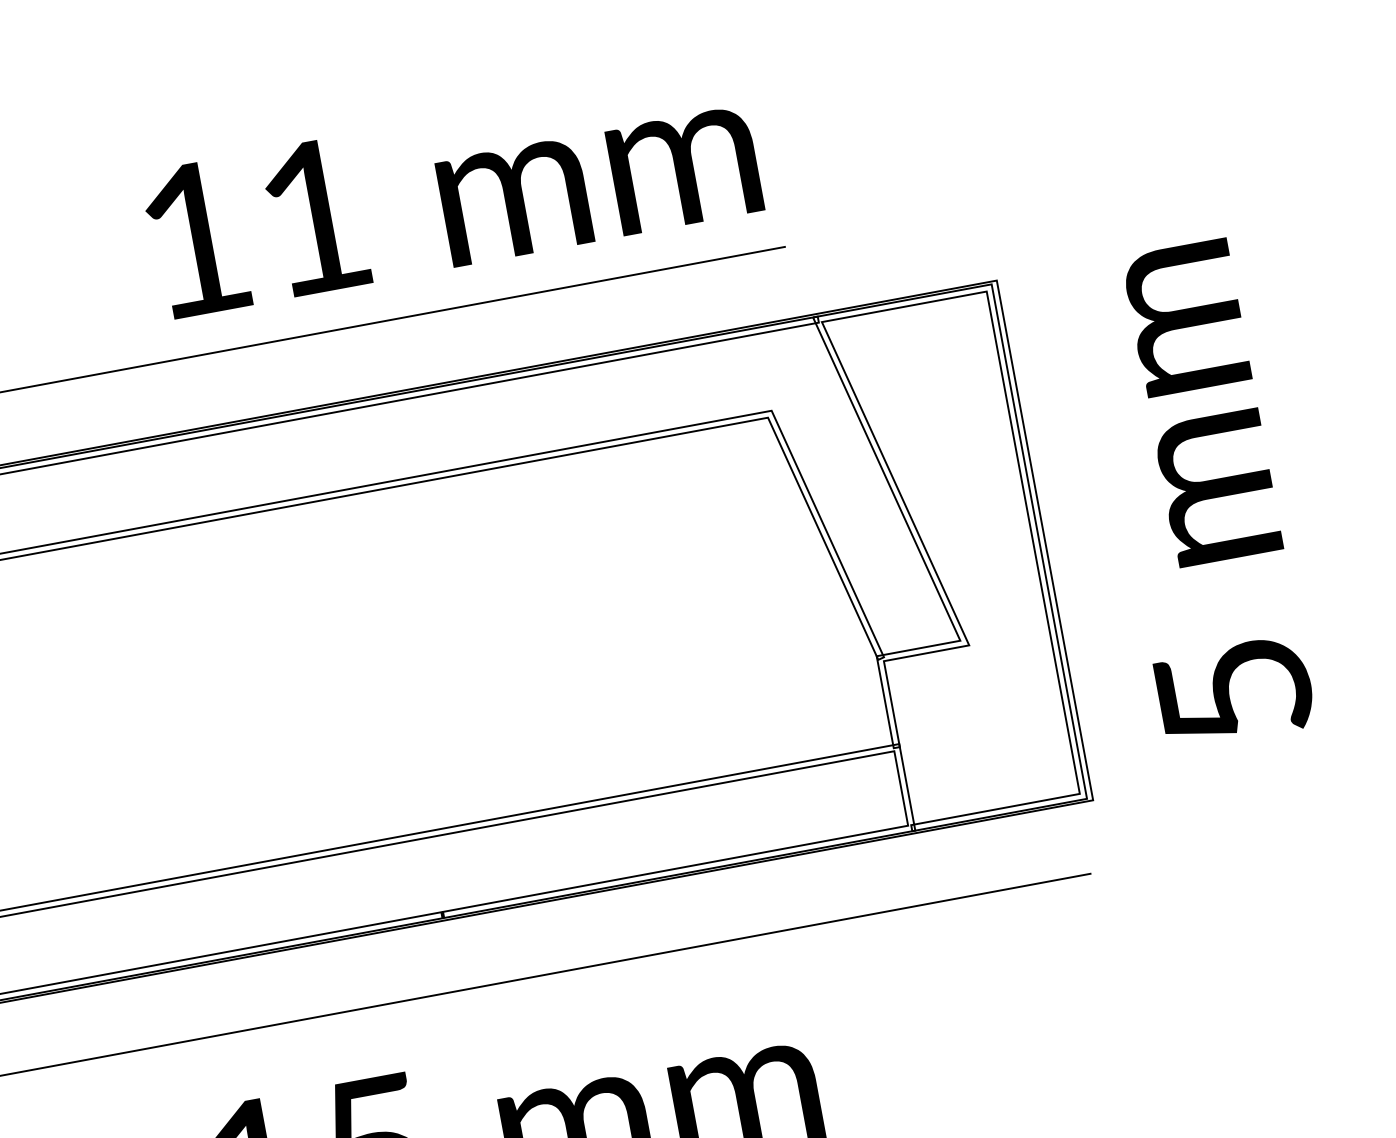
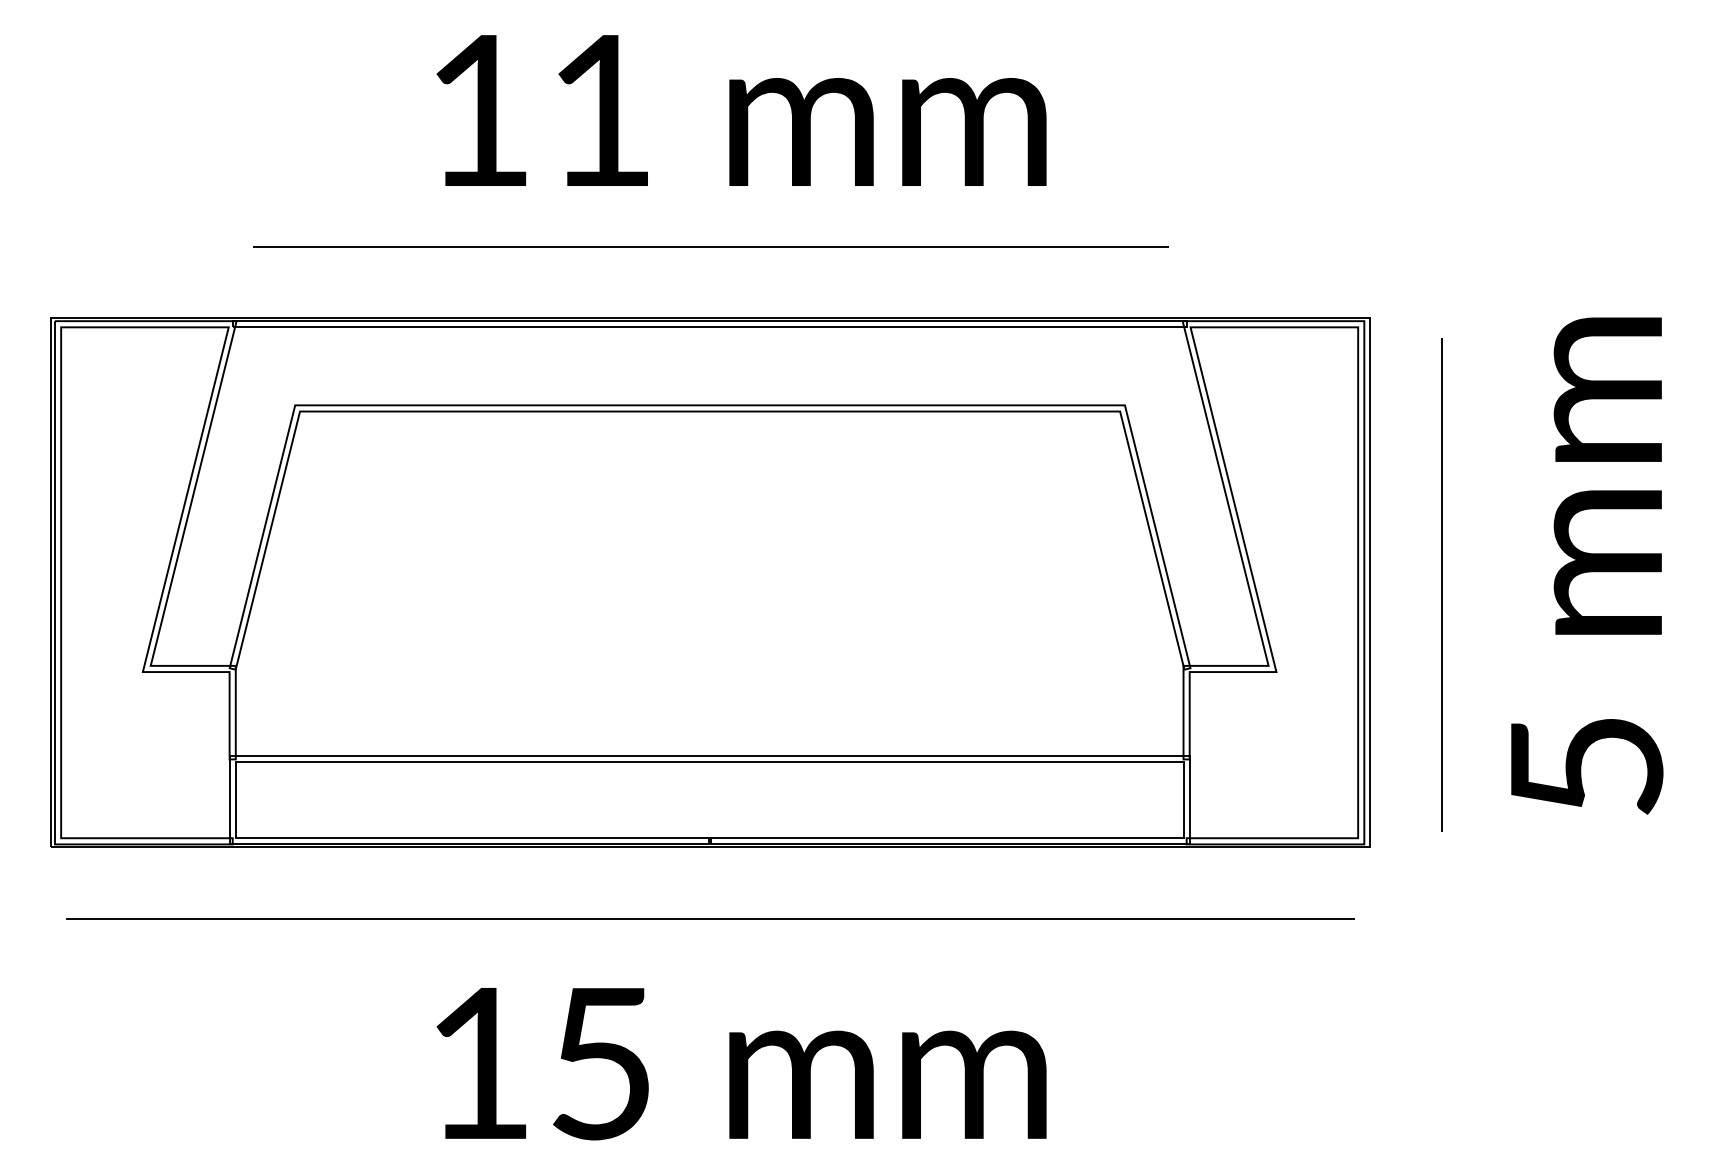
text: (451, 191) -> (741, 110), moved
text: (1198, 494) -> (1587, 565), moved
line: (1115, 529) -> (1441, 584), added

